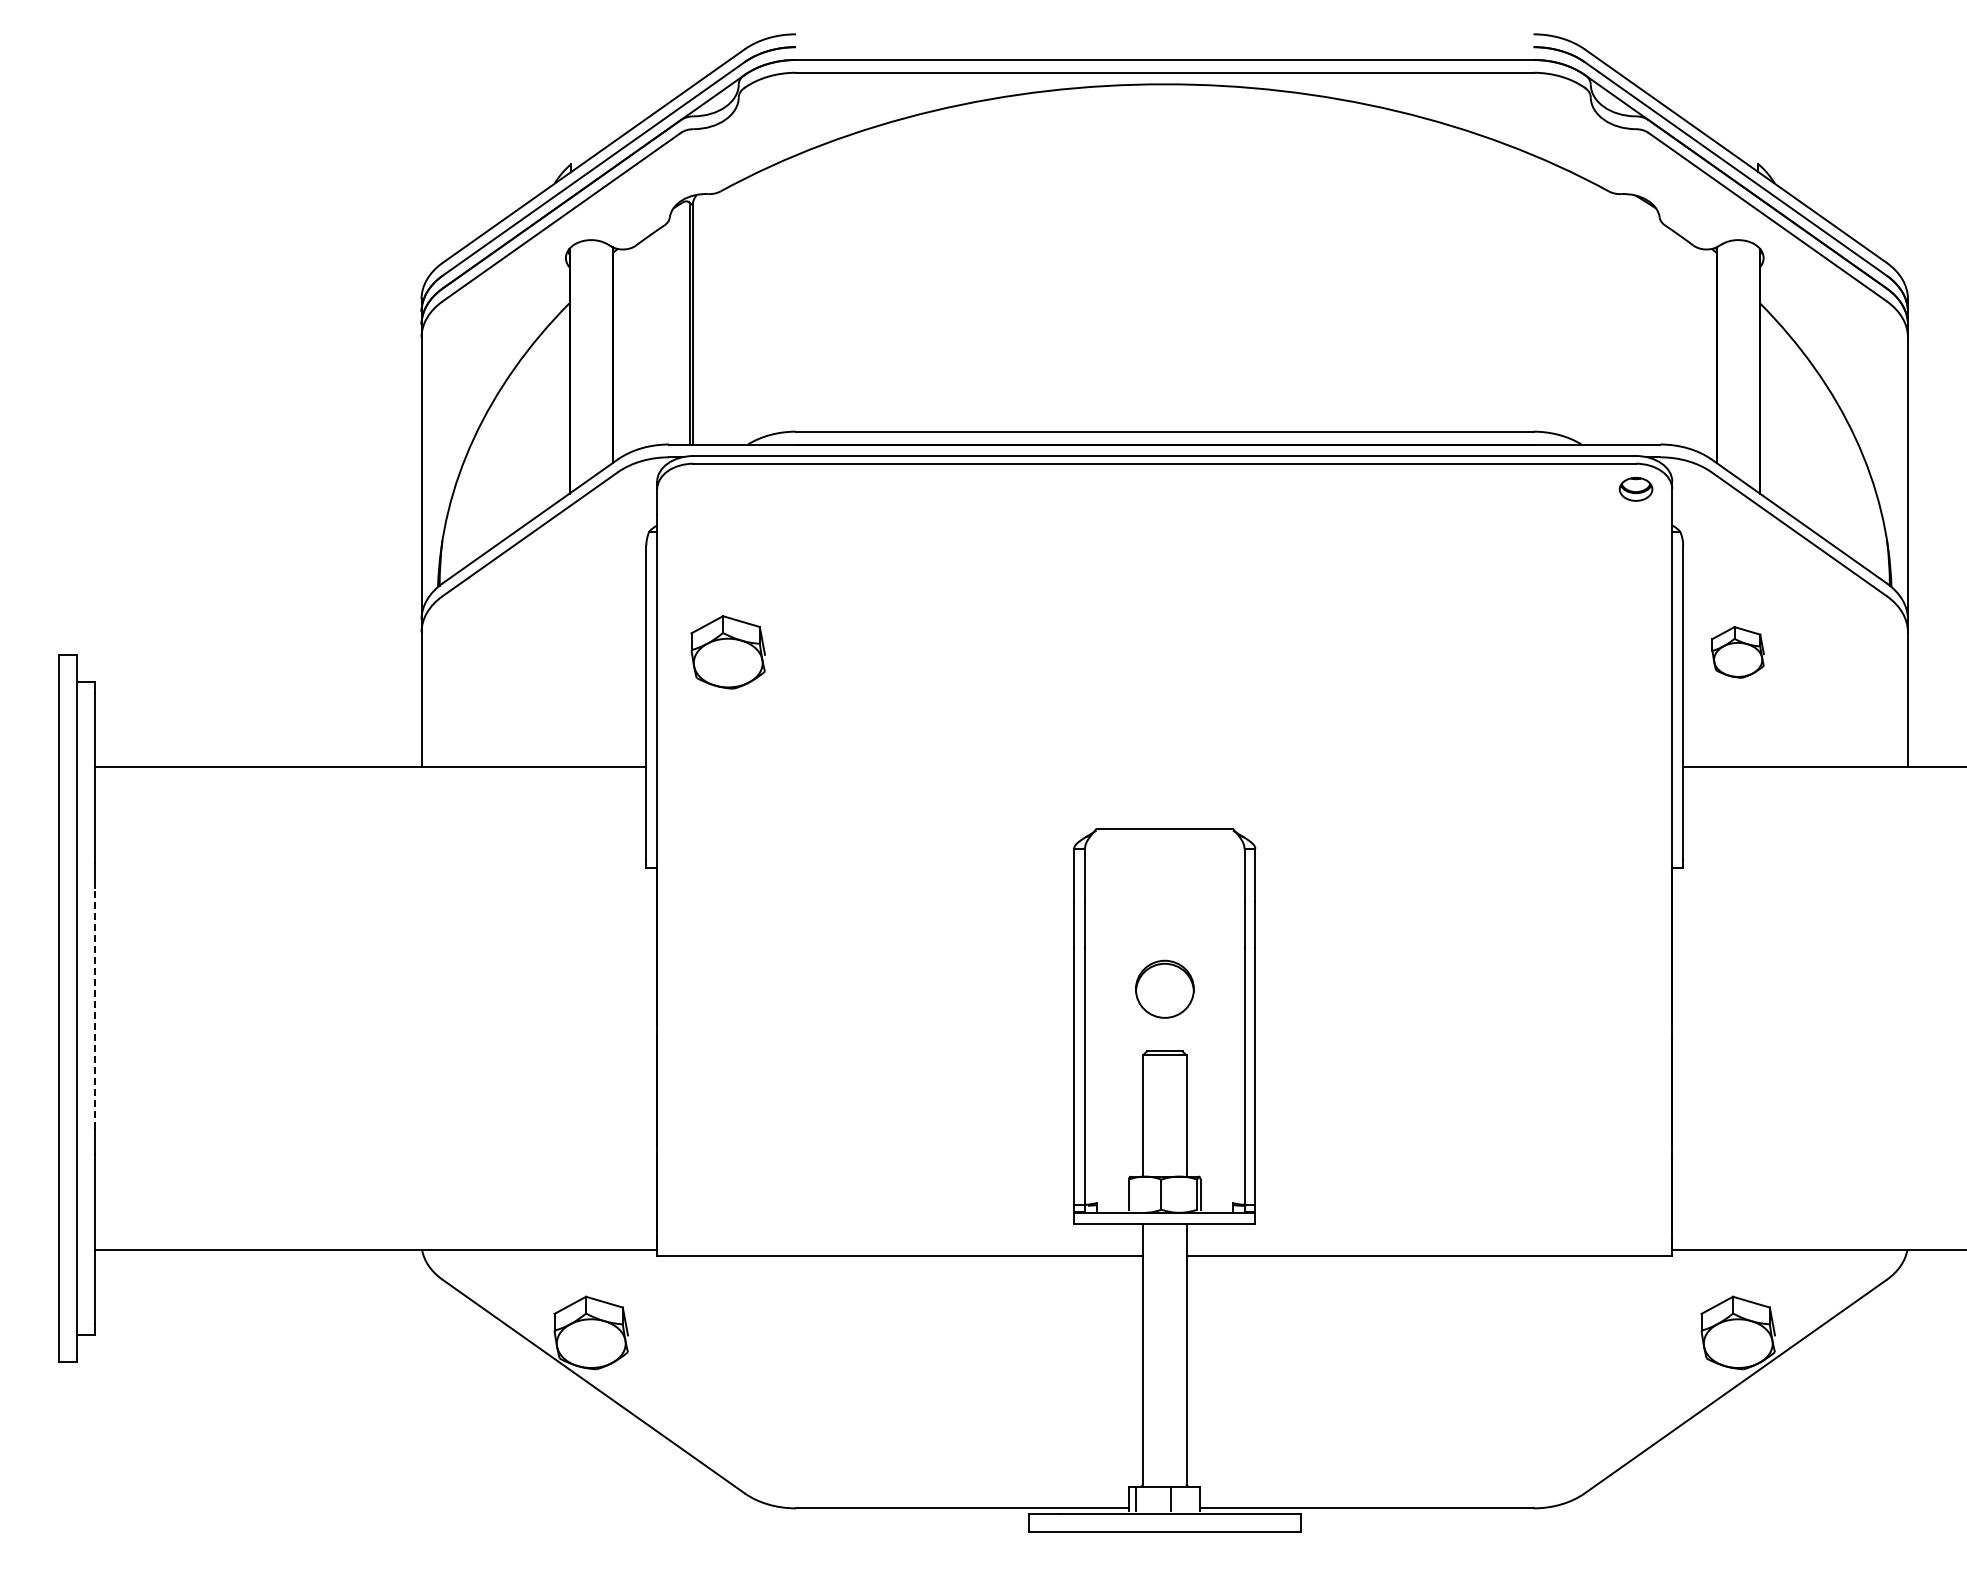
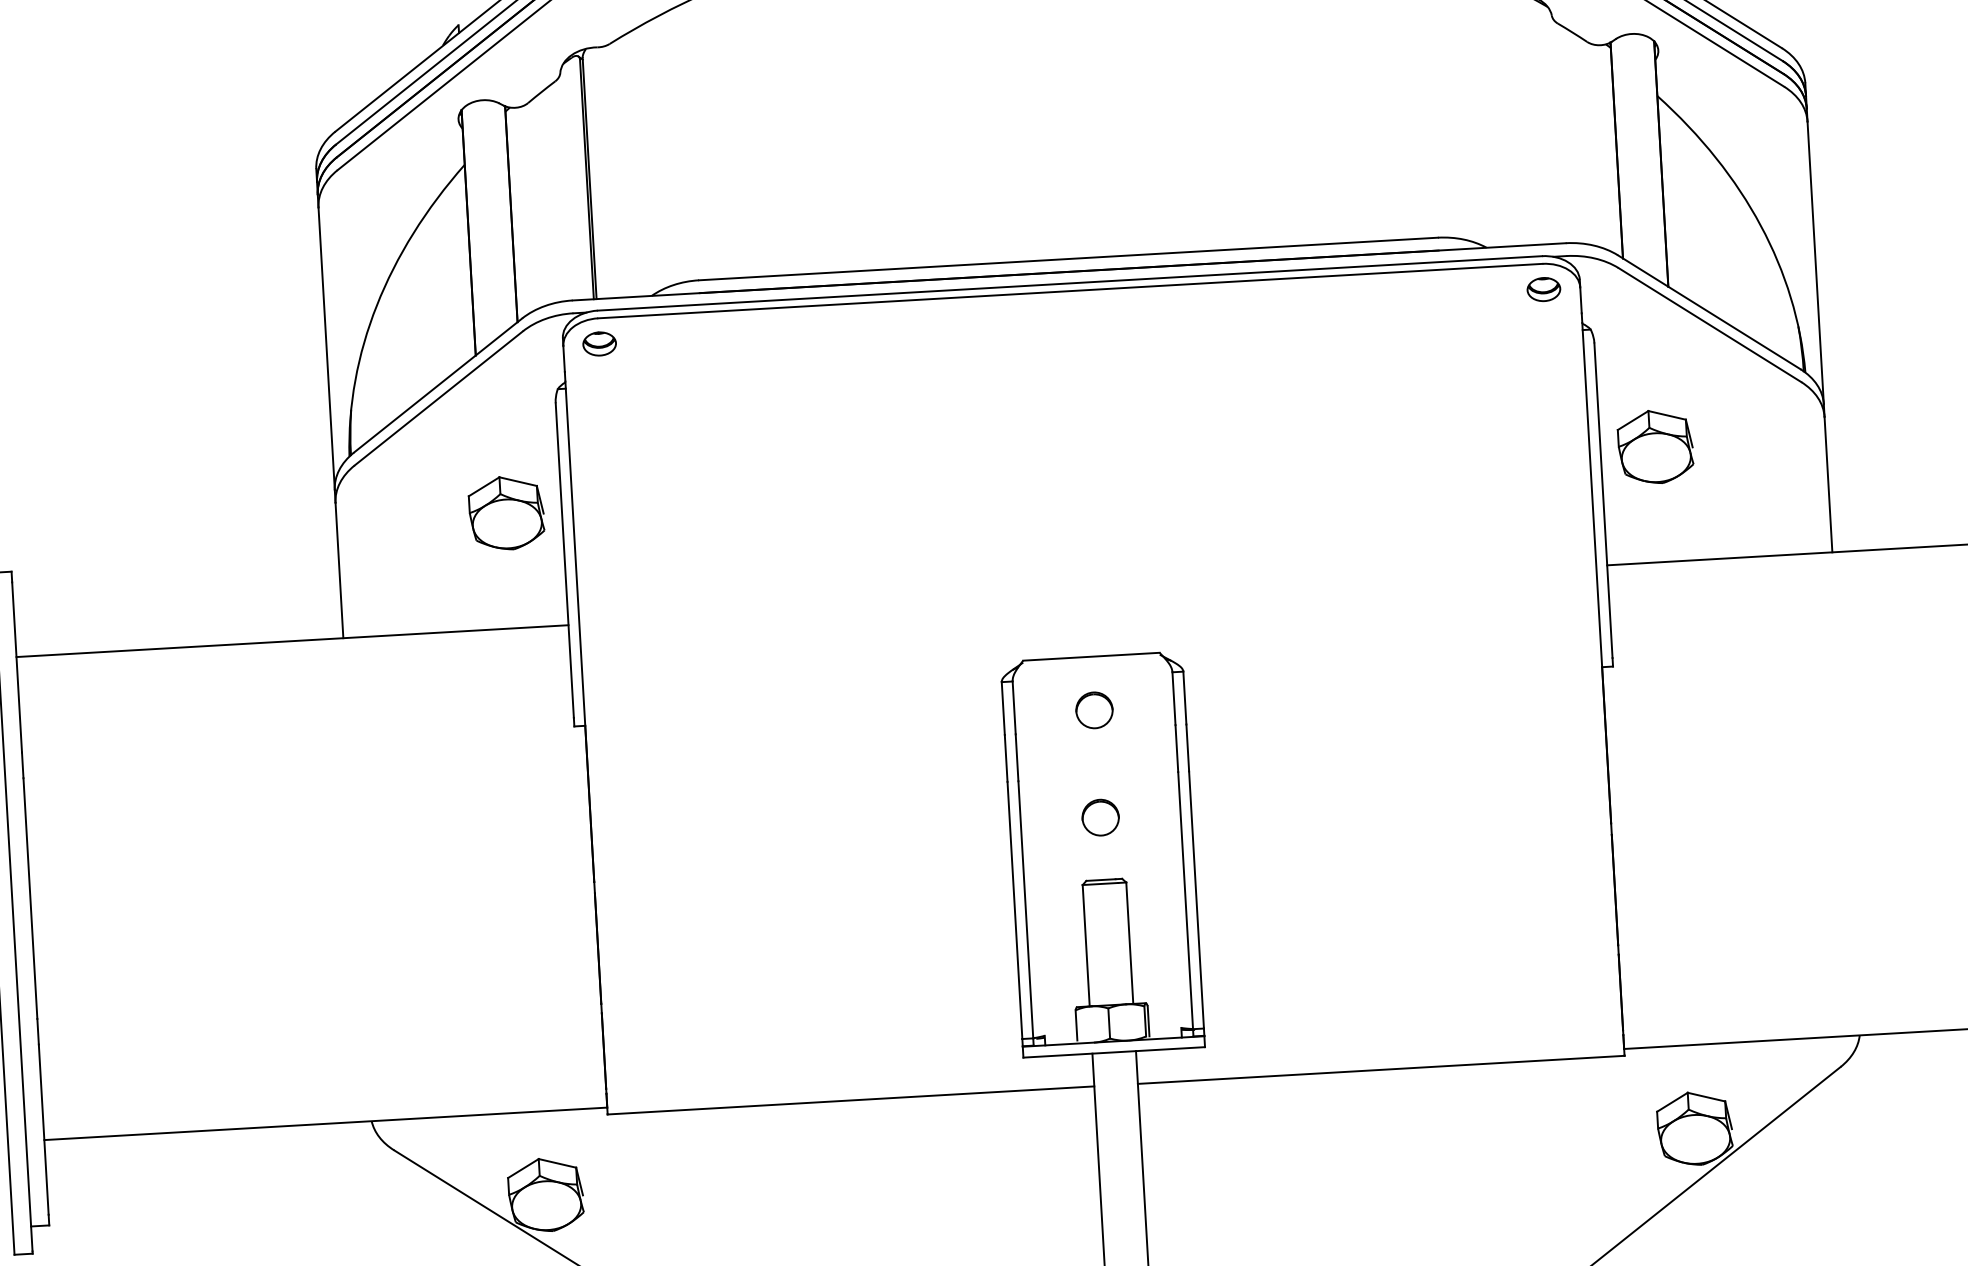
part: (693, 488) -> (599, 343), added
part: (727, 652) -> (505, 513), moved
part: (1737, 652) -> (1654, 447), size x1.43
part: (1164, 881) -> (1094, 709), added
part: (1164, 989) -> (1100, 817), size x0.62
line: (95, 1007) -> (30, 897), dashed -> solid

